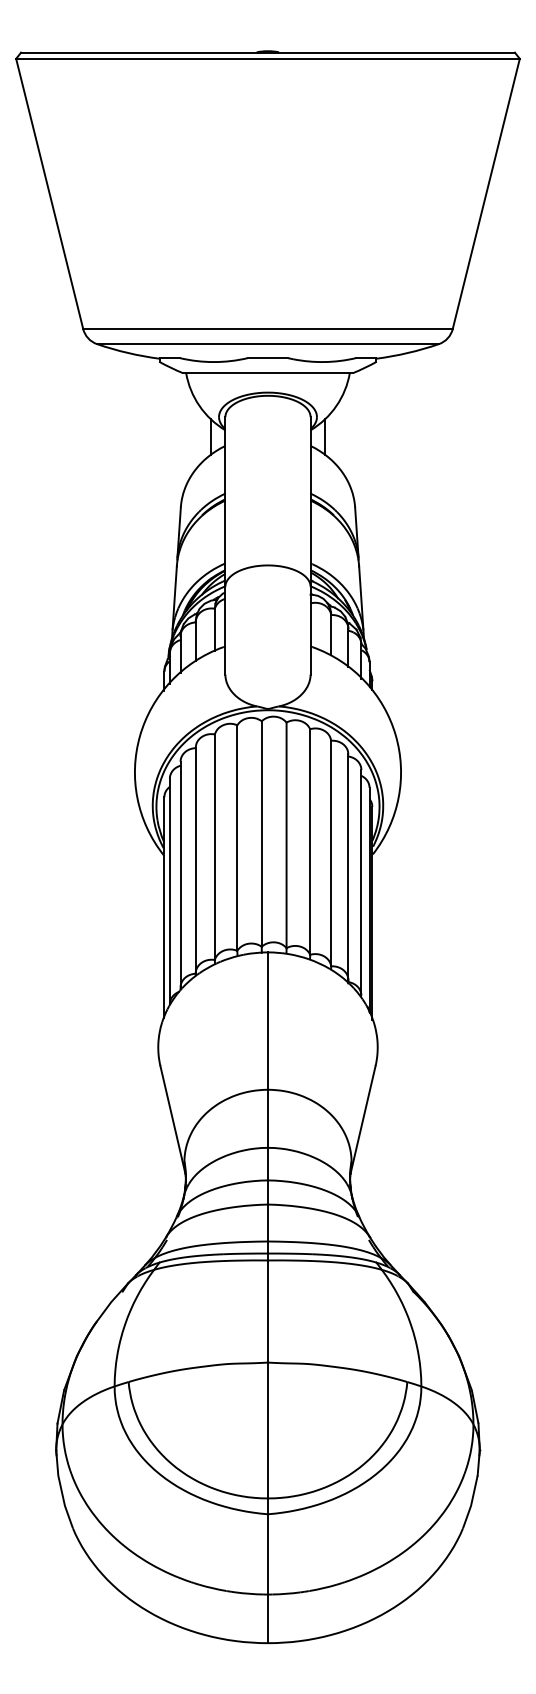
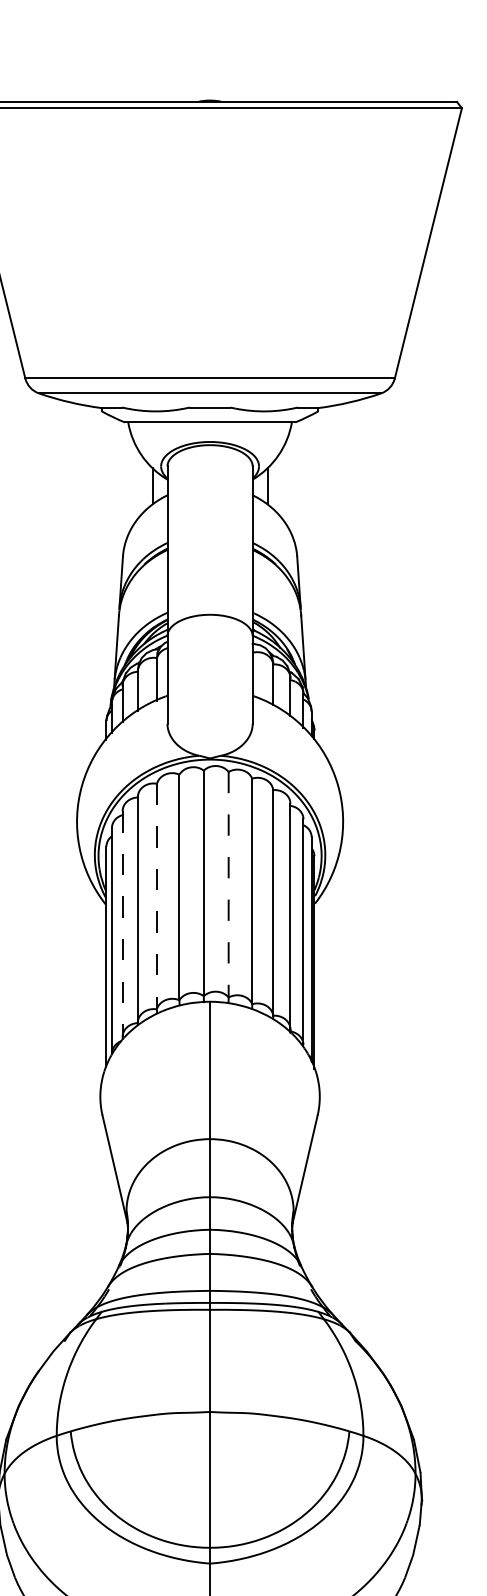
line: (286, 835) -> (228, 884), solid -> dashed
line: (214, 847) -> (156, 896), solid -> dashed
line: (180, 874) -> (122, 923), solid -> dashed

